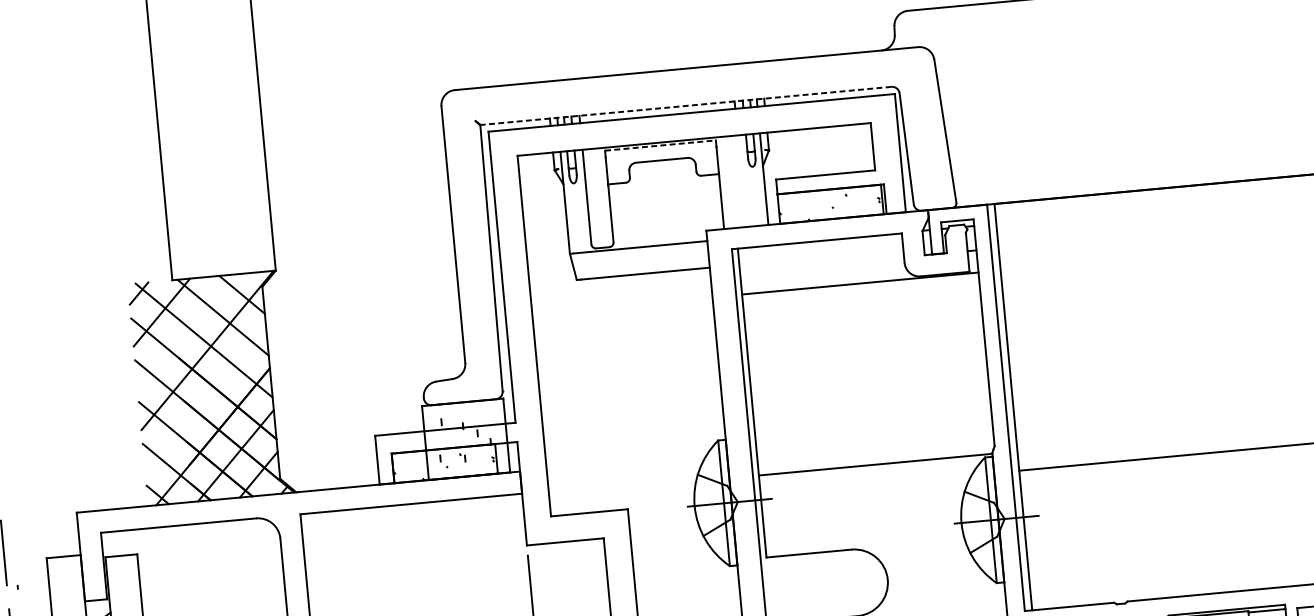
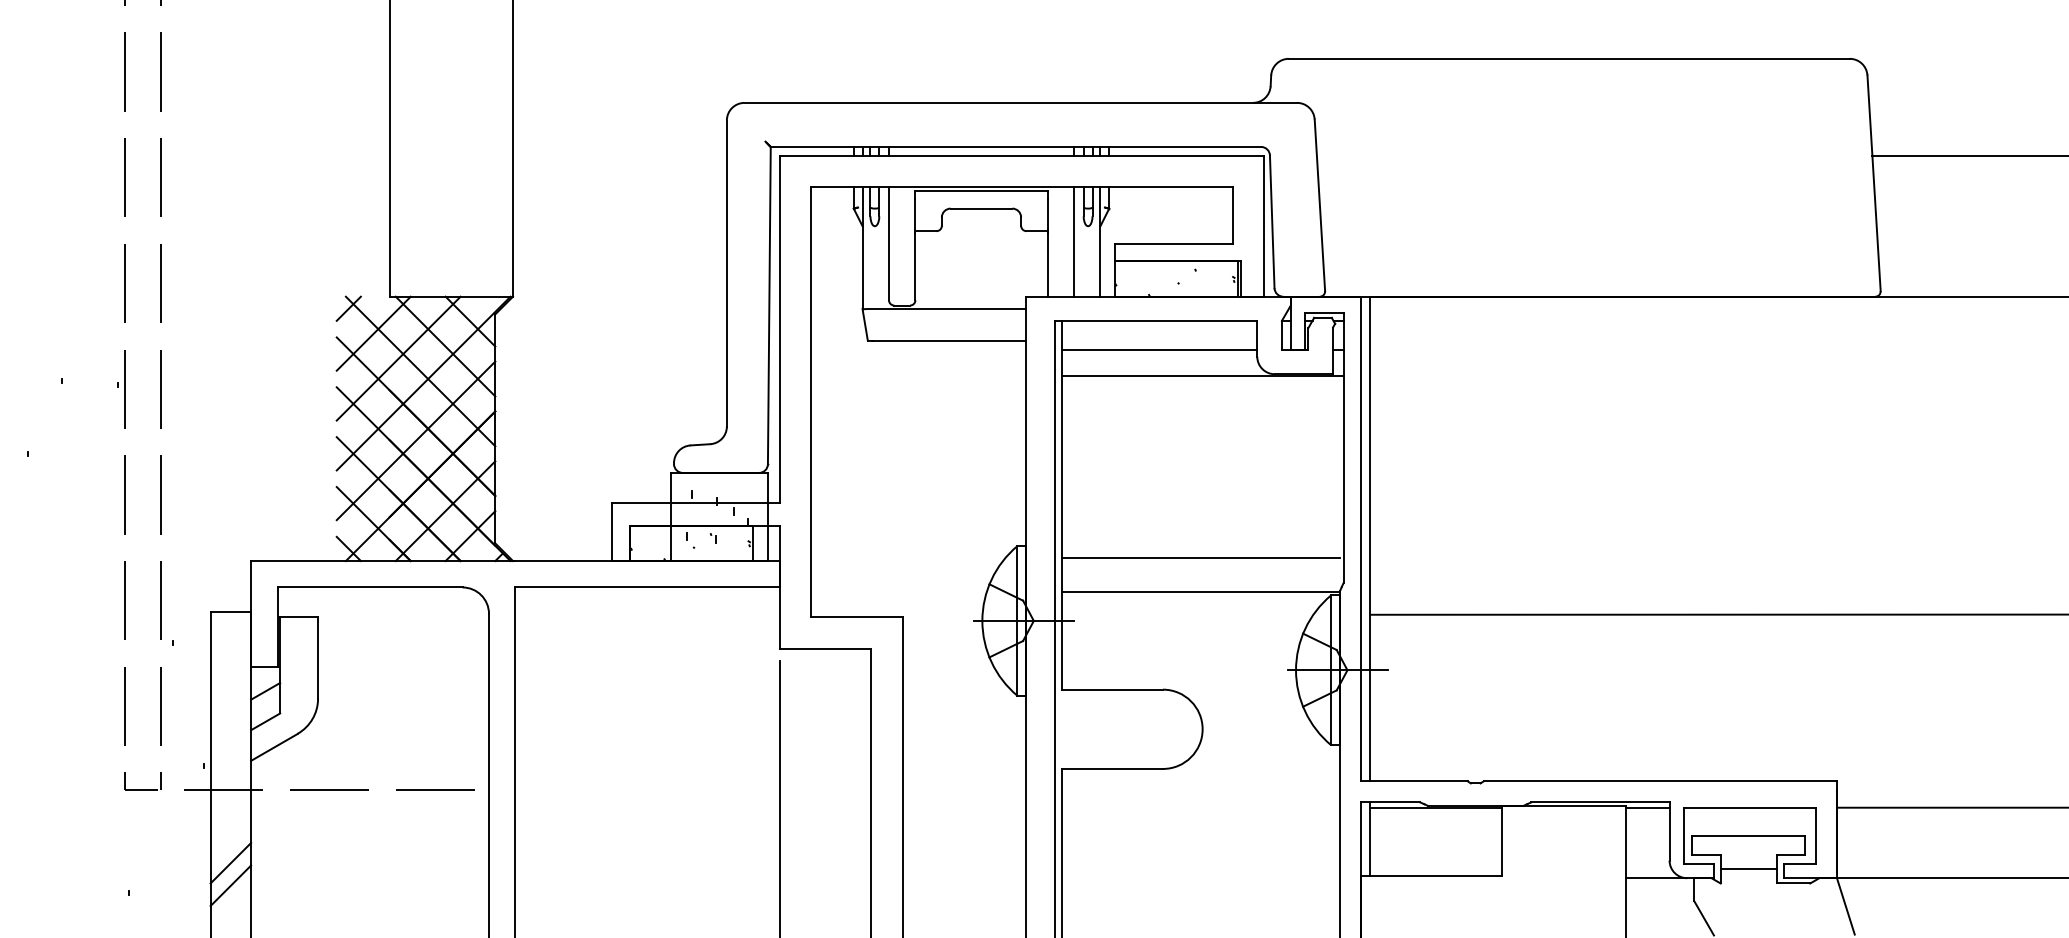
line: (685, 105) -> (1015, 146), dashed -> solid
line: (661, 145) -> (982, 191), dashed -> solid
line: (742, 180) -> (1074, 241), added
line: (822, 264) -> (1159, 349), added
line: (184, 331) -> (398, 358), added
line: (205, 398) -> (415, 440), added
line: (872, 435) -> (1200, 557), added

